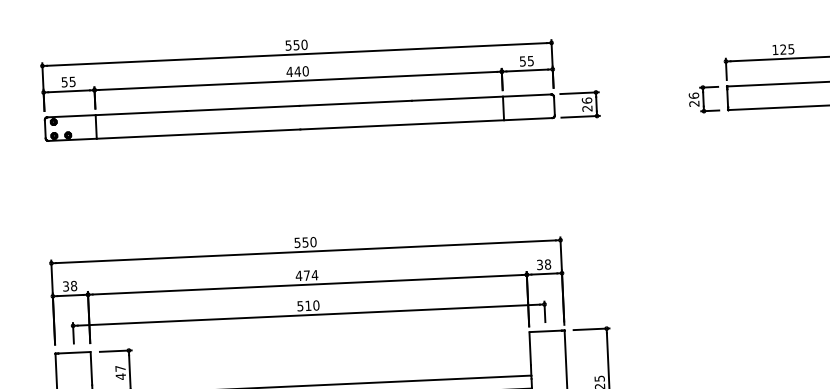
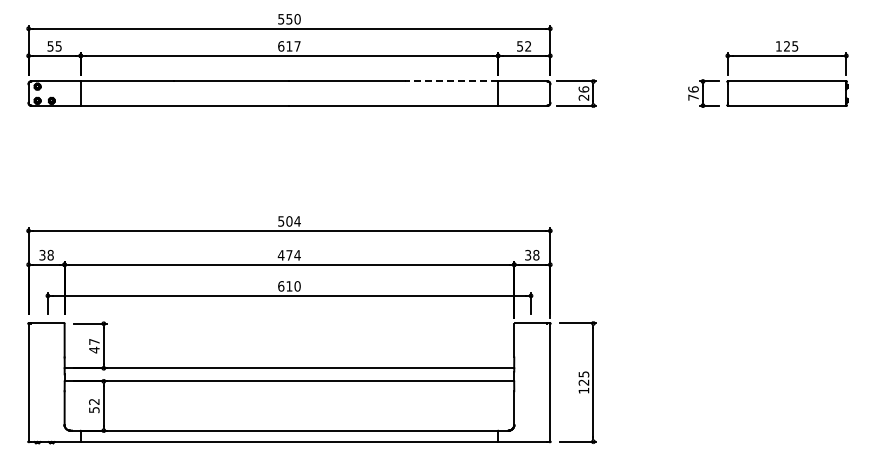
text: (531, 61) -> (528, 46), 55 -> 52
text: (296, 71) -> (288, 46), 440 -> 617
line: (457, 98) -> (451, 81), solid -> dashed
text: (694, 103) -> (693, 97), 26 -> 76
text: (309, 242) -> (293, 221), 550 -> 504
text: (300, 306) -> (281, 286), 510 -> 610

